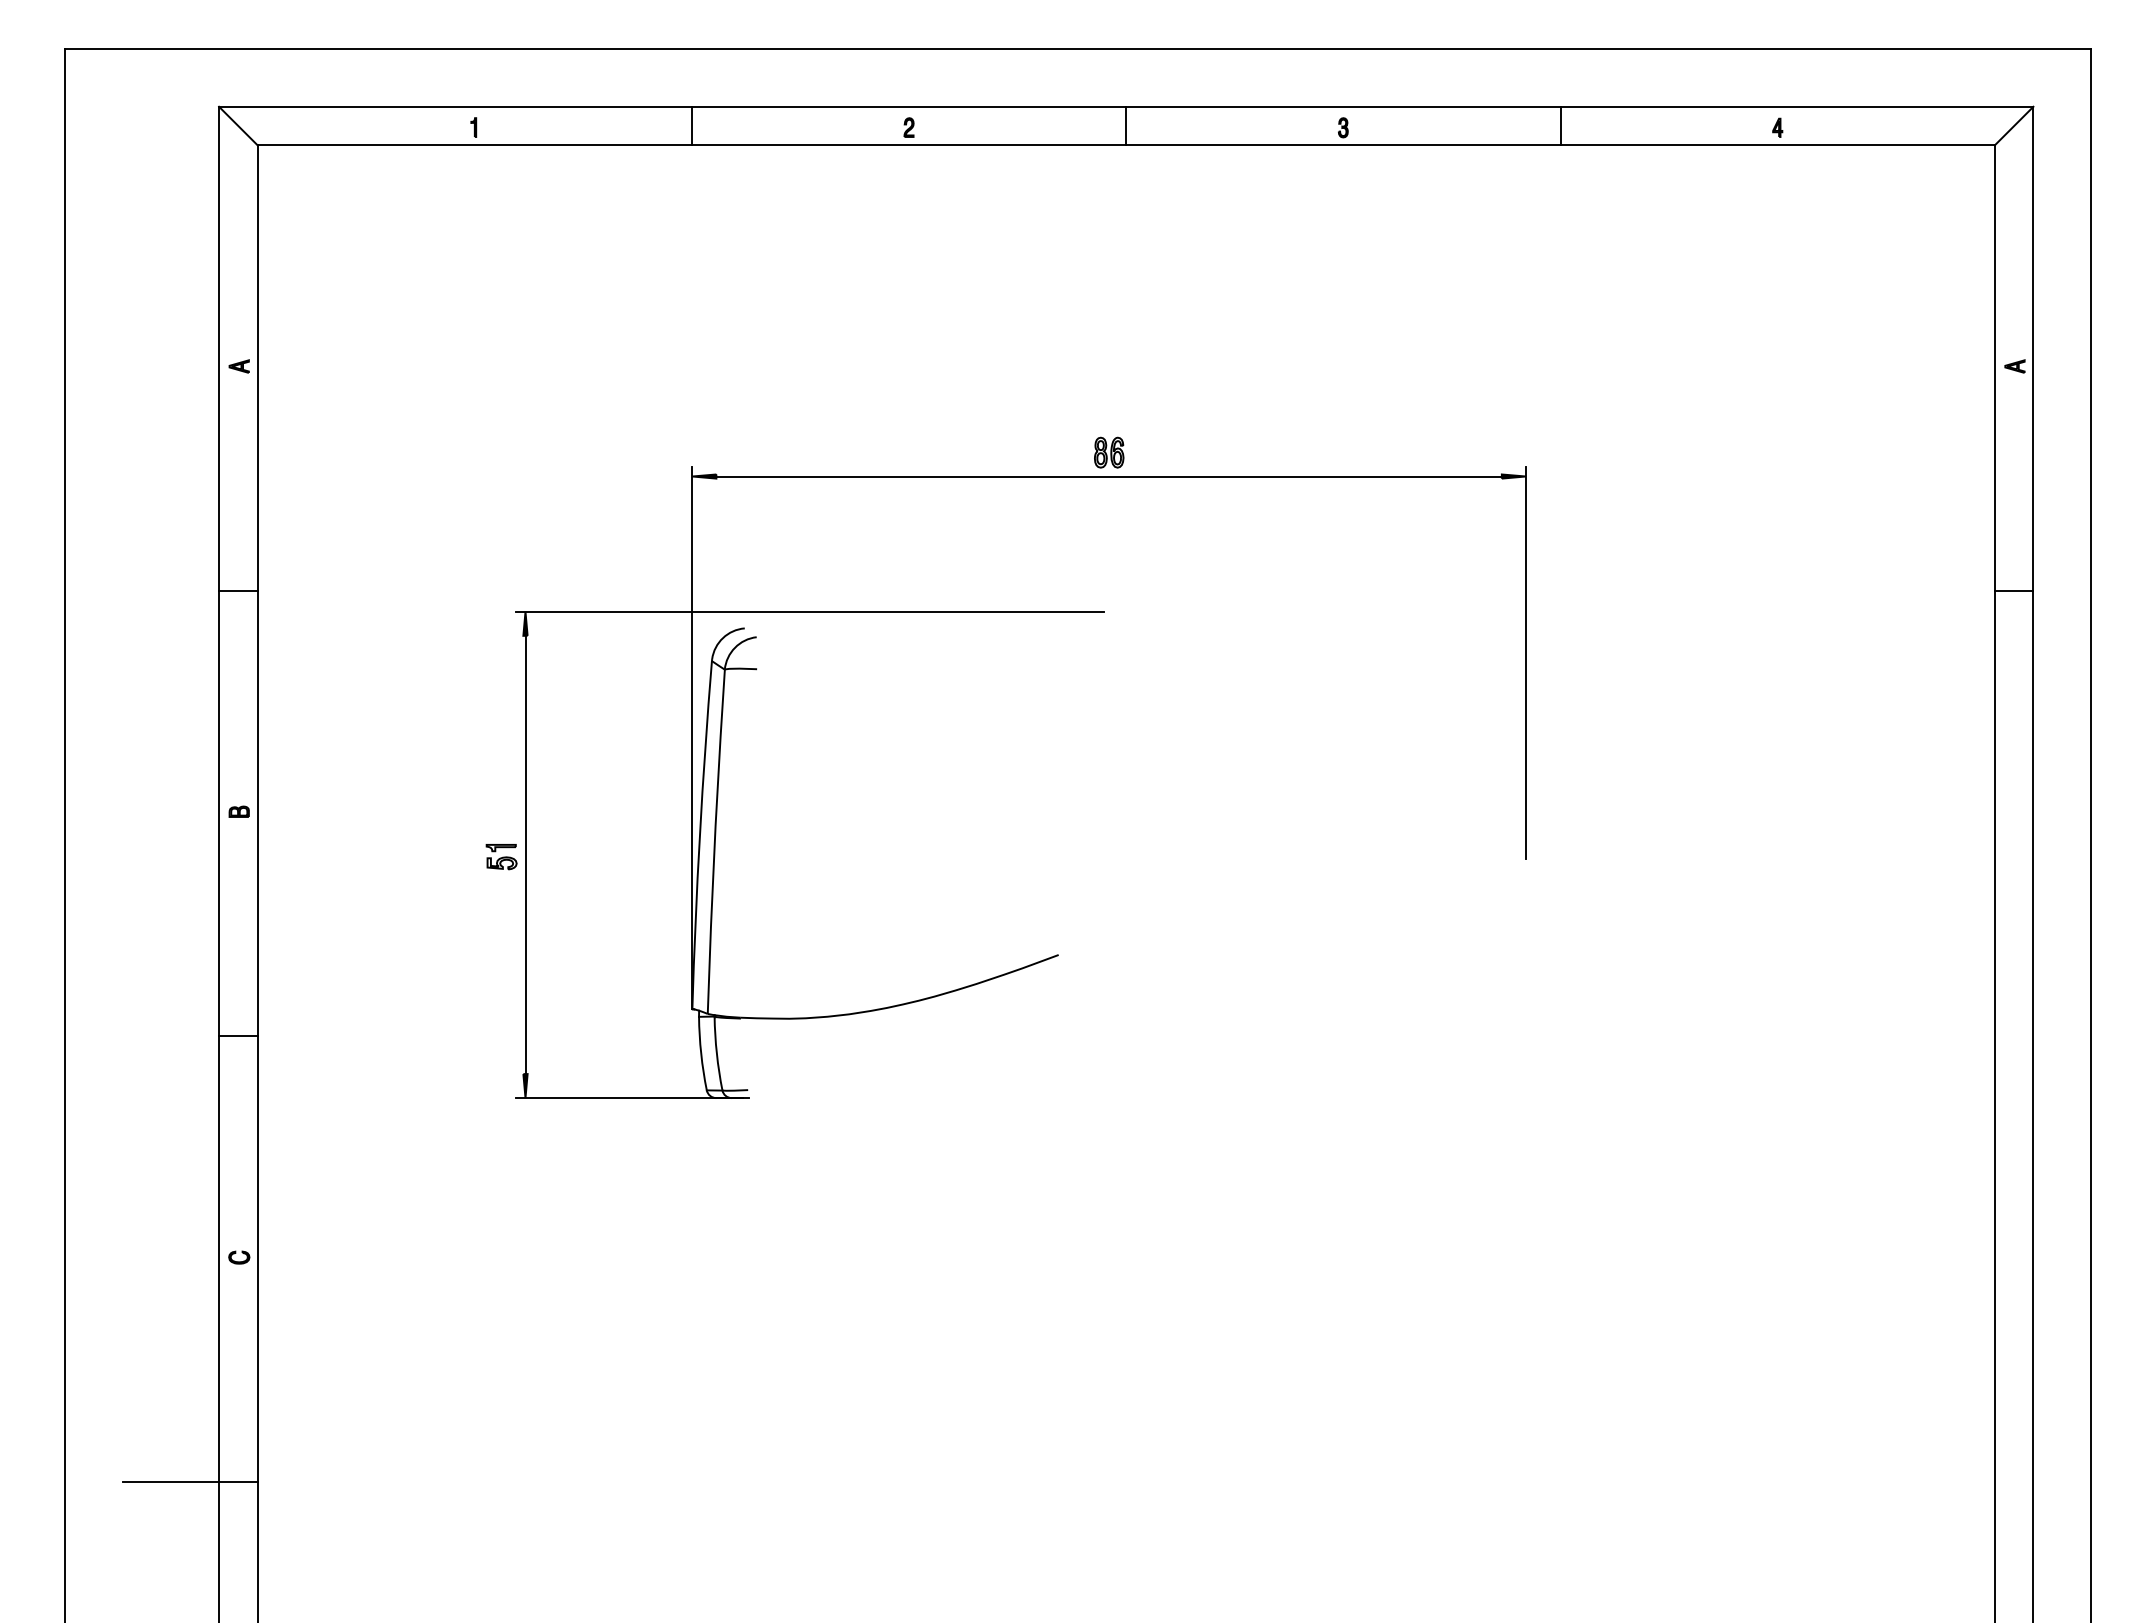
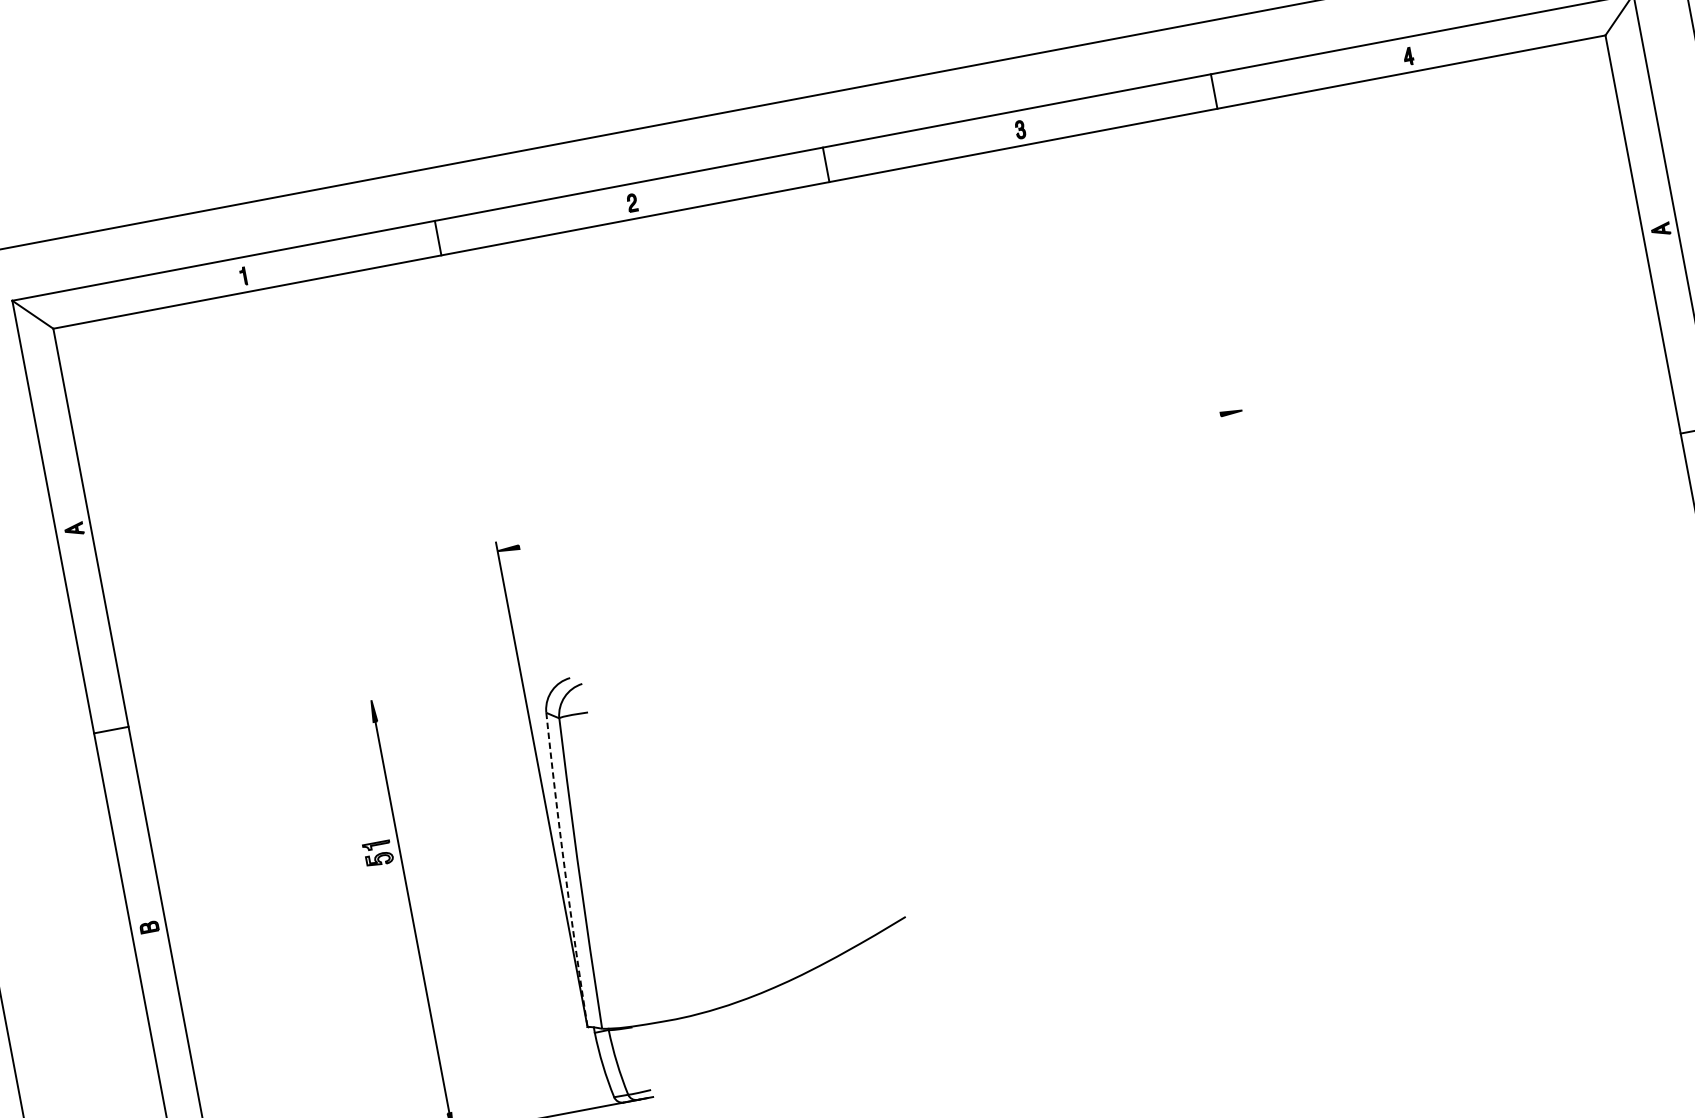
part: (1109, 452) -> (866, 459), removed
line: (1108, 476) -> (869, 480), removed
line: (809, 611) -> (625, 652), removed
line: (1525, 662) -> (1273, 576), removed
arc: (699, 834) -> (564, 869), solid -> dashed
part: (501, 857) -> (378, 854), moved

